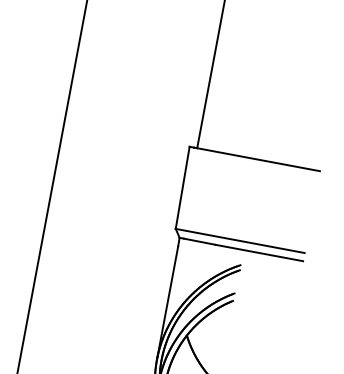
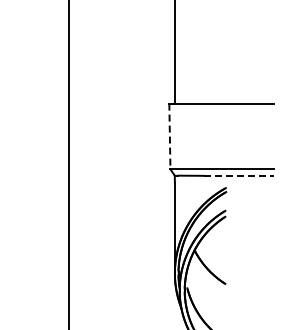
line: (182, 187) -> (169, 136), solid -> dashed
line: (260, 252) -> (239, 175), solid -> dashed

